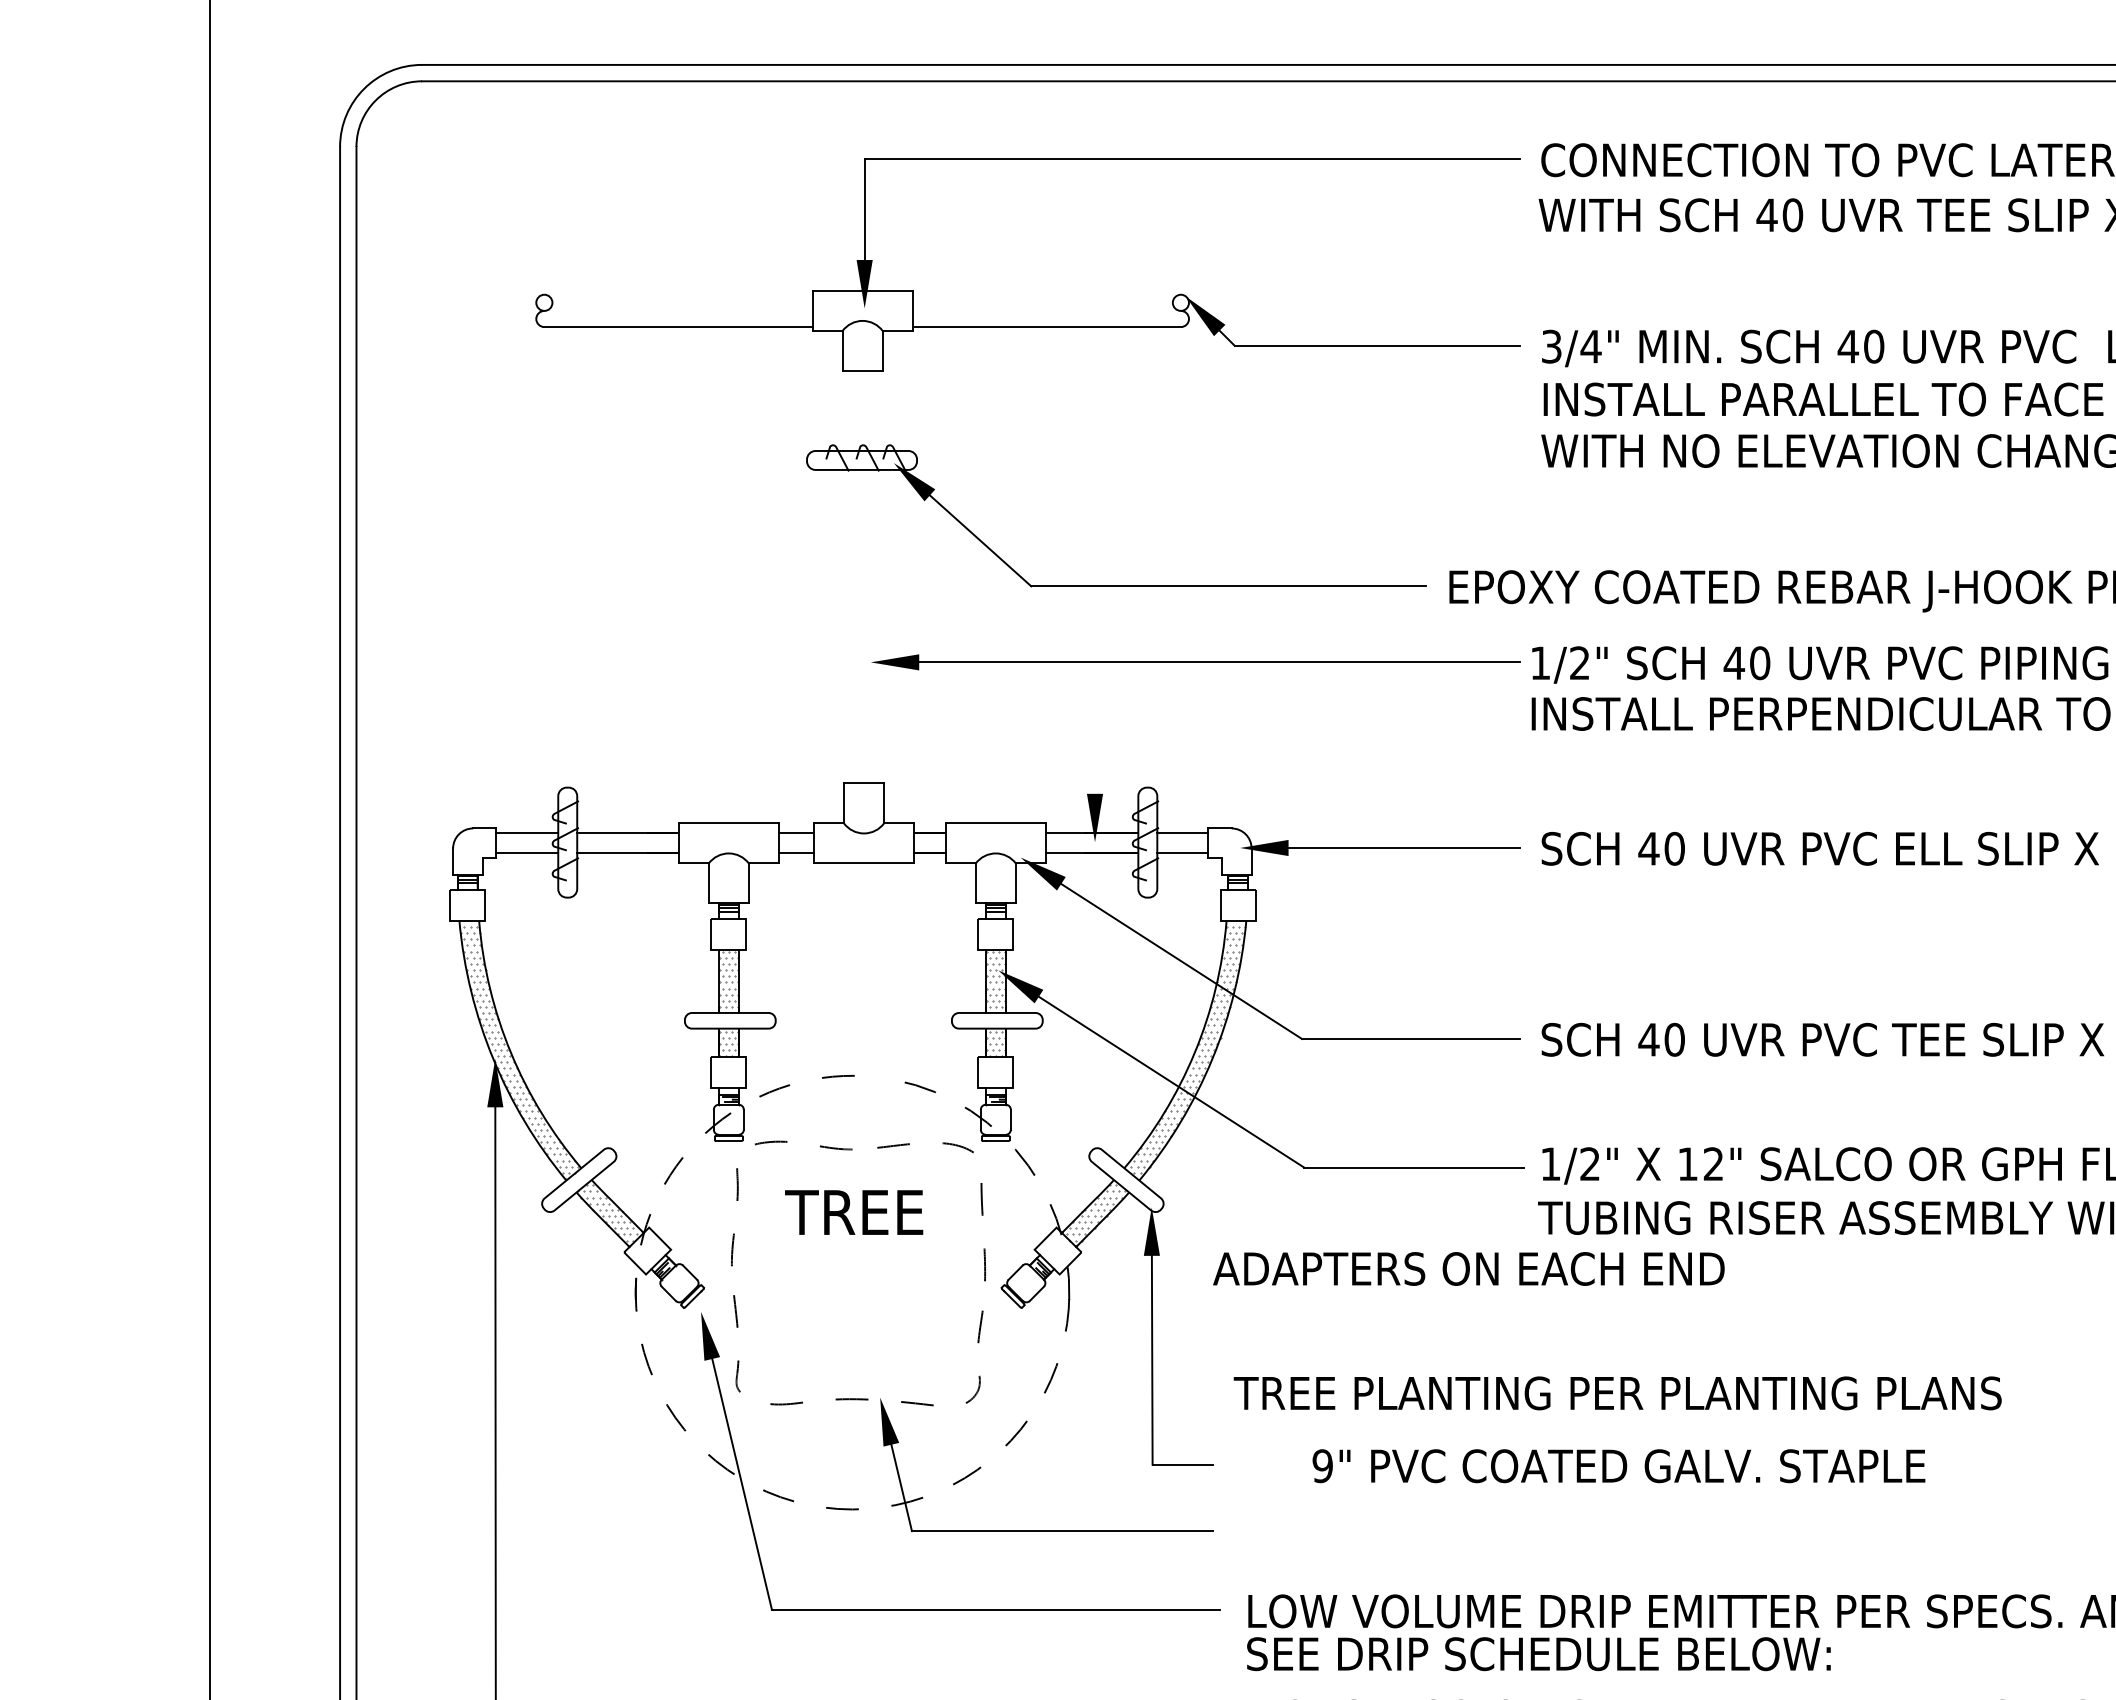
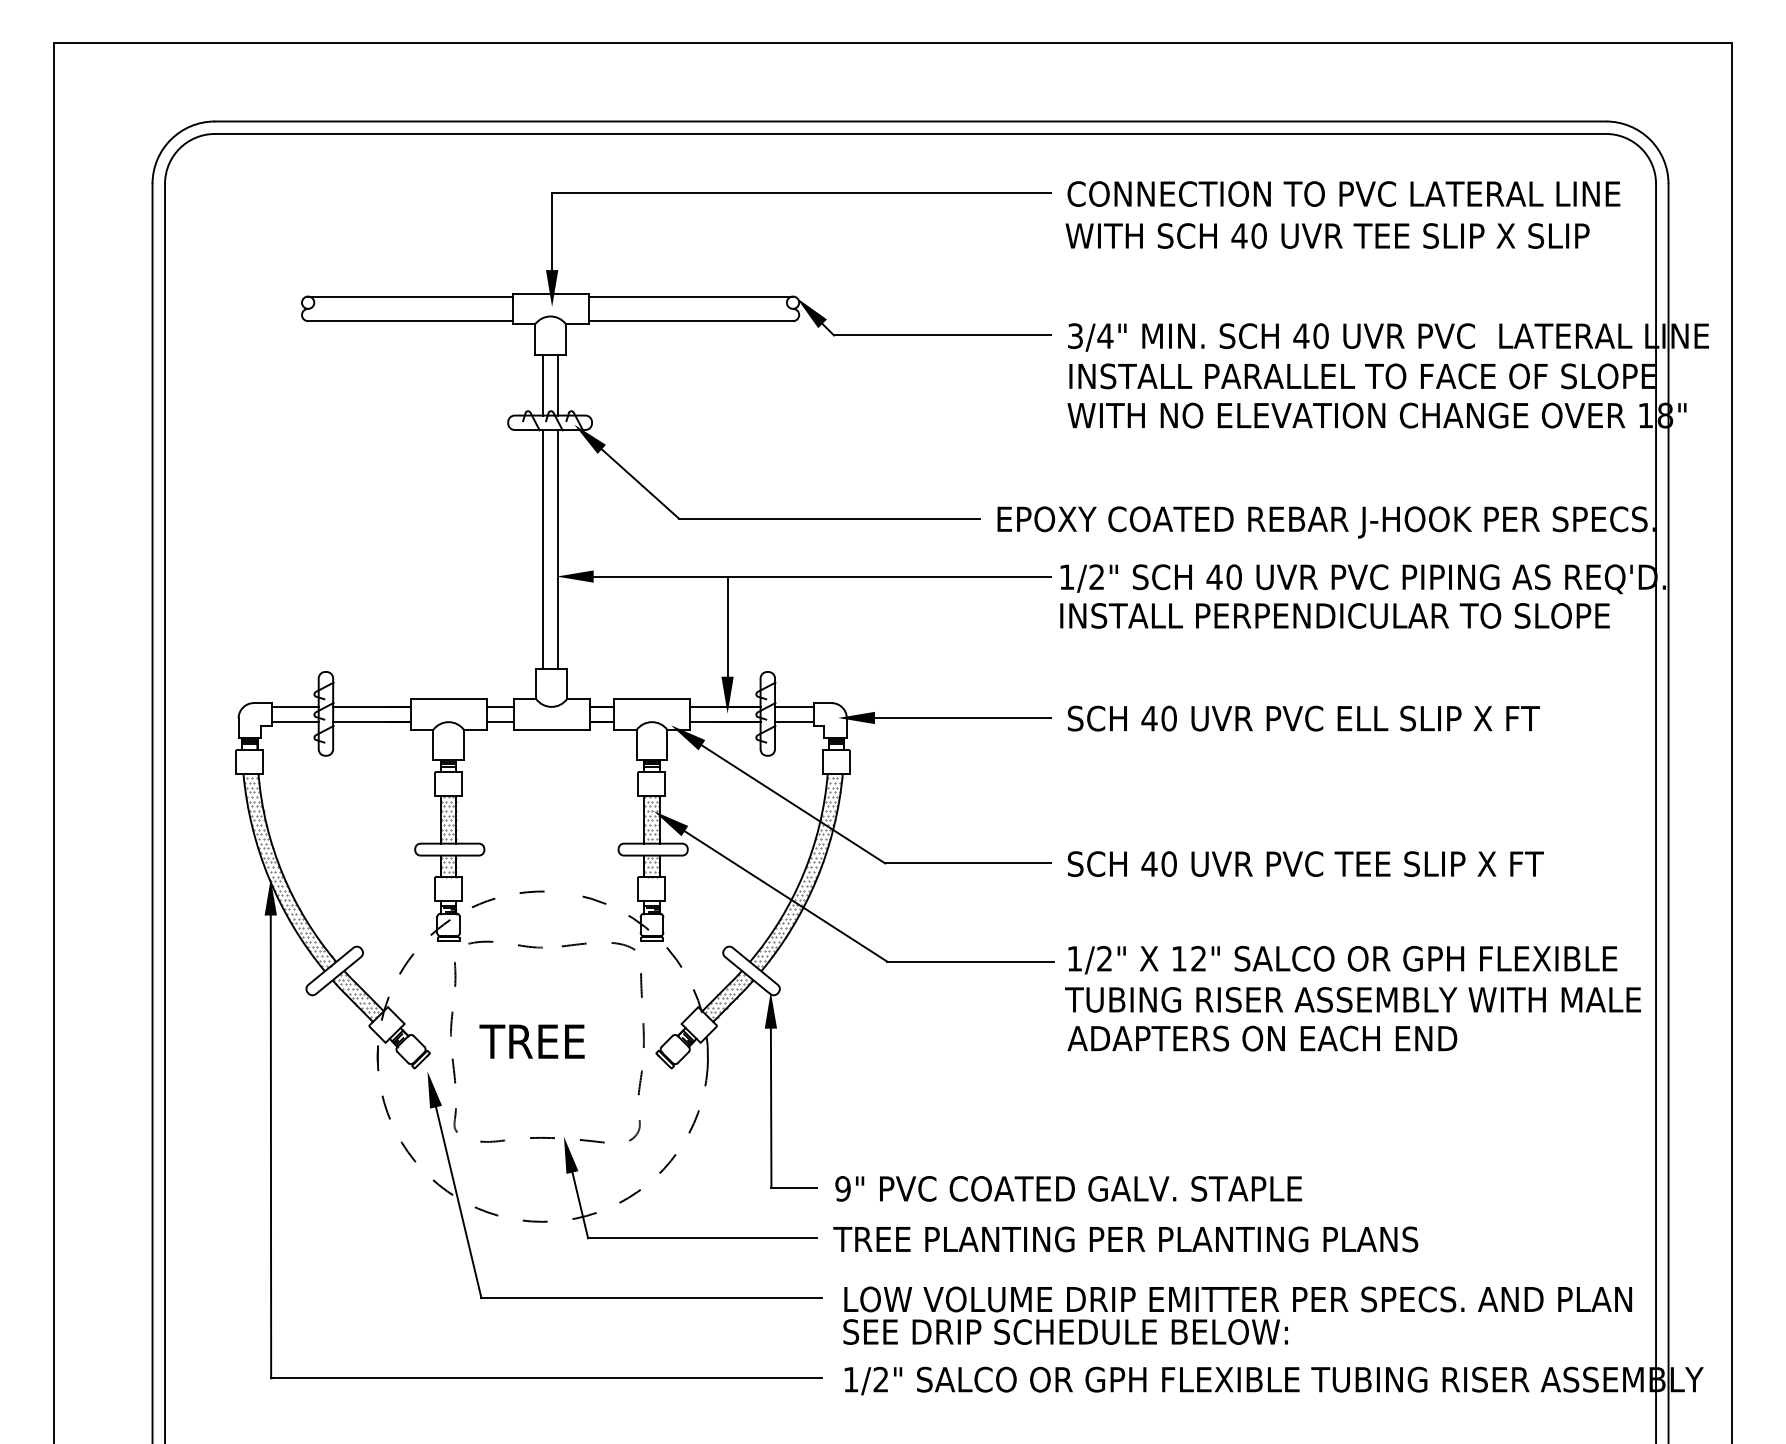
line: (678, 294) -> (410, 296), added
line: (1046, 294) -> (690, 296), added
line: (852, 410) -> (542, 384), added
line: (873, 410) -> (558, 384), added
line: (852, 626) -> (542, 549), added
line: (873, 626) -> (558, 549), added
line: (1094, 729) -> (727, 627), added
text: (853, 1212) -> (531, 1041), moved
text: (1469, 1268) -> (1262, 1038), moved
text: (1617, 1393) -> (1125, 1239), moved
text: (1618, 1465) -> (1068, 1188), moved

